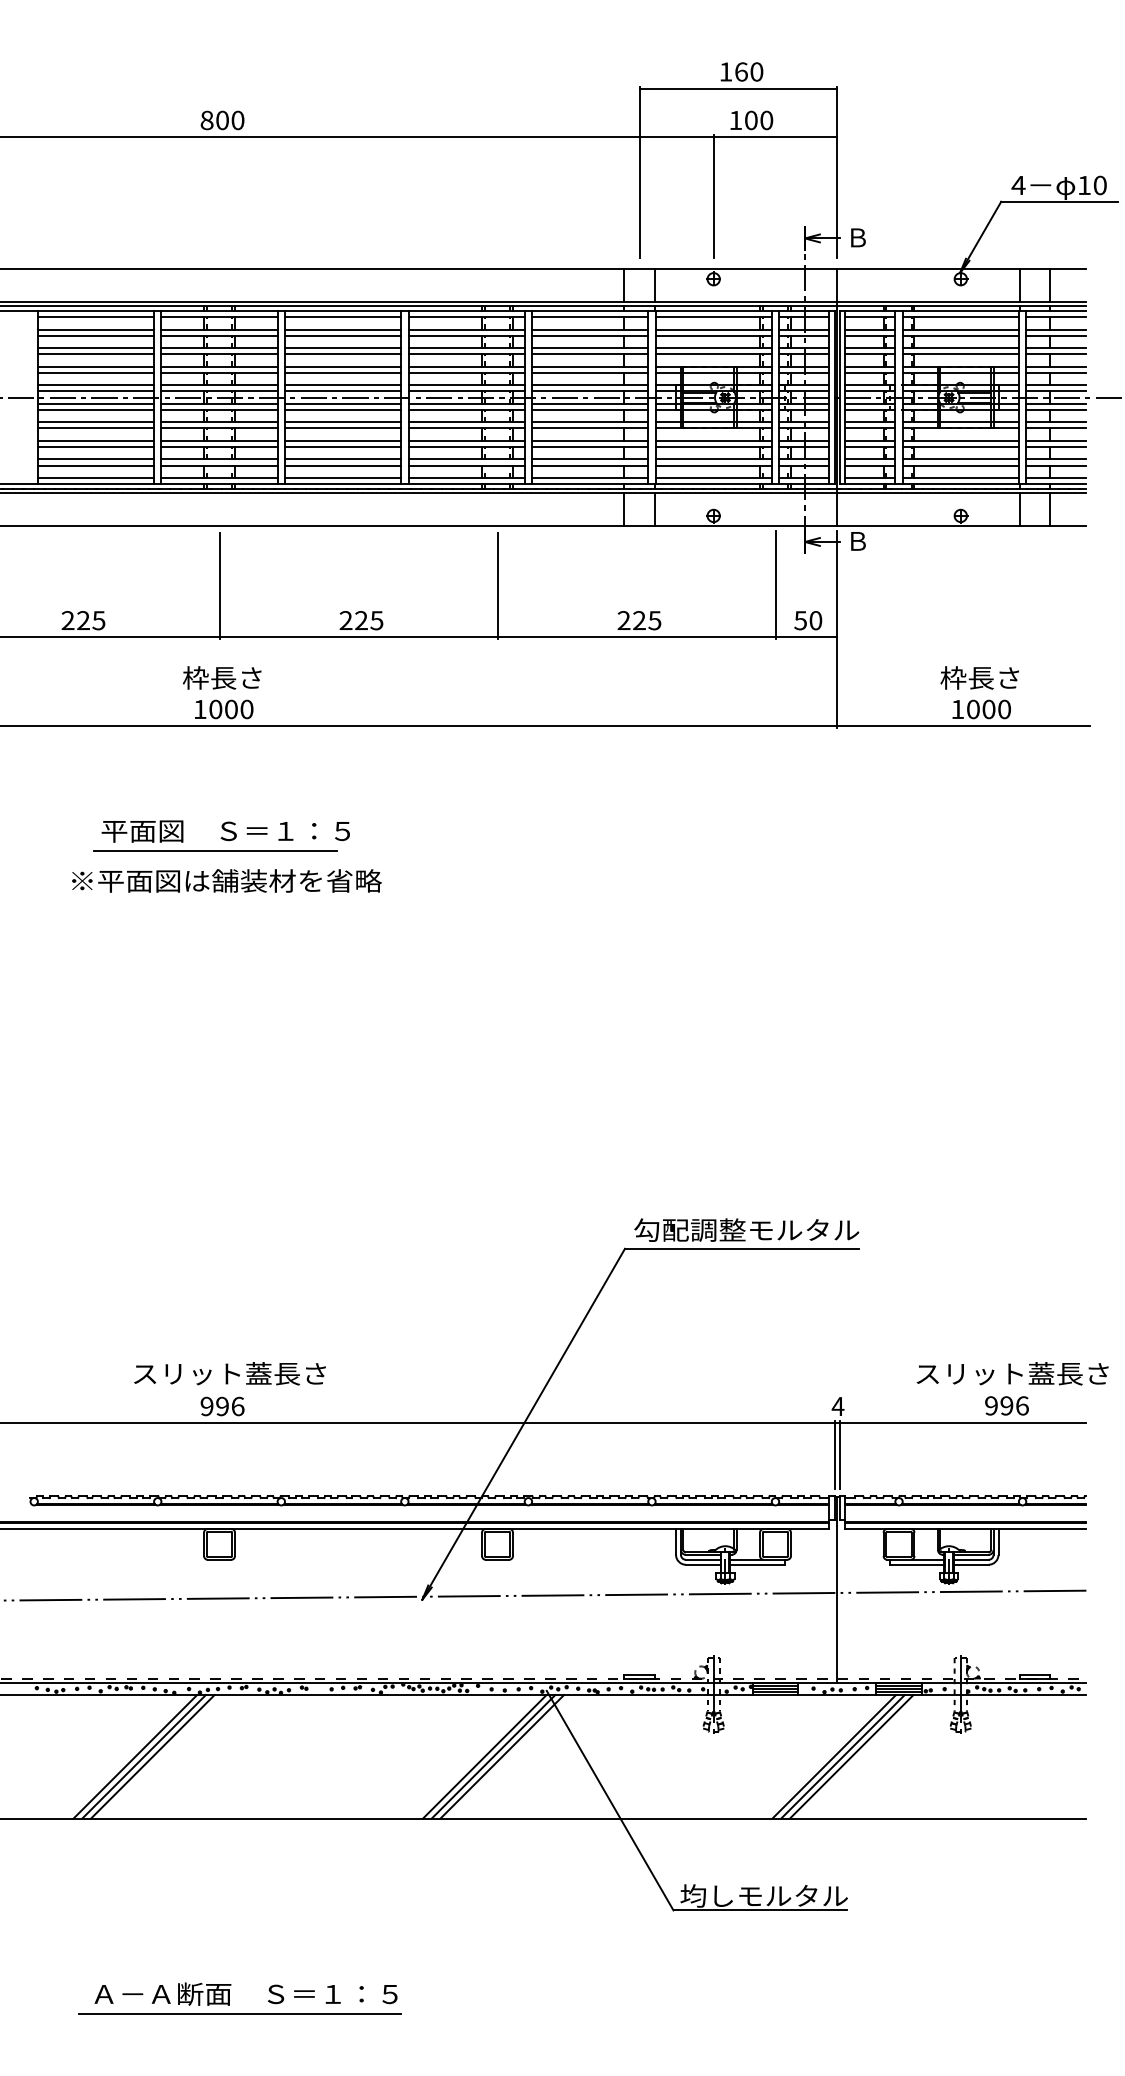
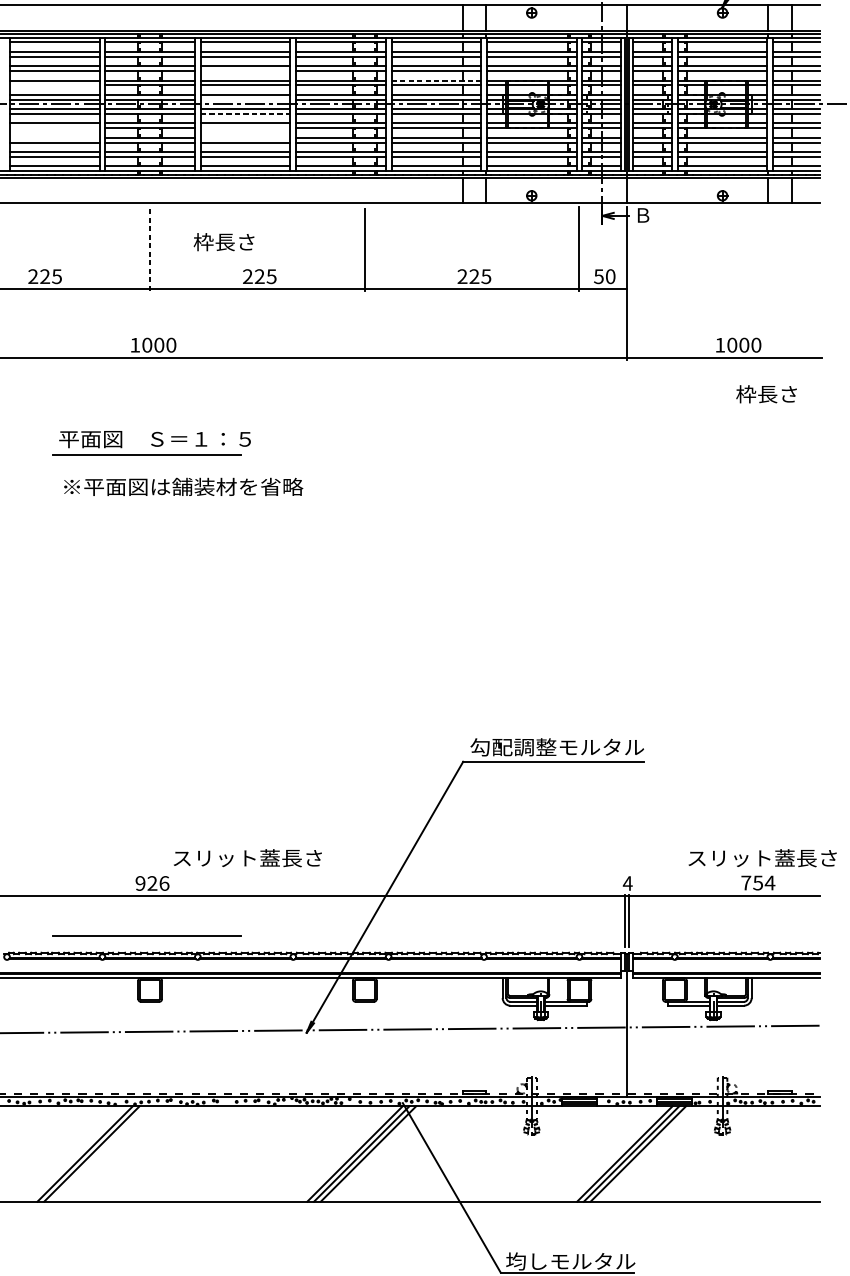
line: (343, 354) -> (245, 71), removed
line: (590, 366) -> (436, 80), solid -> dashed
line: (95, 372) -> (54, 85), removed
line: (343, 391) -> (245, 99), removed
line: (343, 409) -> (245, 113), solid -> dashed
line: (95, 428) -> (54, 128), removed
line: (343, 428) -> (245, 128), removed
line: (95, 440) -> (54, 137), removed
line: (343, 440) -> (245, 137), removed
line: (219, 586) -> (150, 250), solid -> dashed
text: (222, 677) -> (224, 241), moved
text: (979, 677) -> (766, 393), moved
text: (226, 880) -> (183, 486), moved
text: (229, 1373) -> (247, 858), moved
text: (1007, 1405) -> (758, 882), 996 -> 754
text: (222, 1406) -> (152, 883), 996 -> 926
line: (215, 1473) -> (147, 935), added
line: (152, 1756) -> (98, 1153), removed

